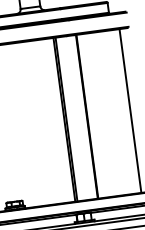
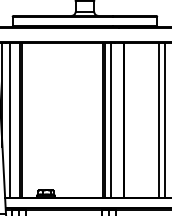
line: (124, 111) -> (159, 119), added
line: (73, 117) -> (111, 119), added

